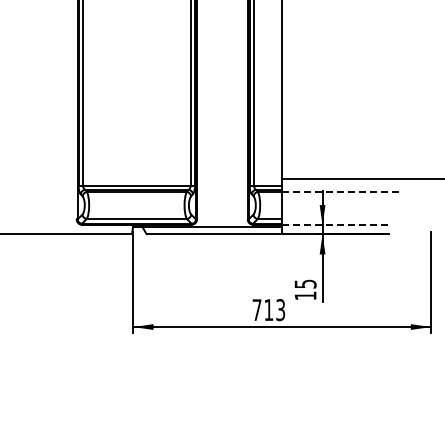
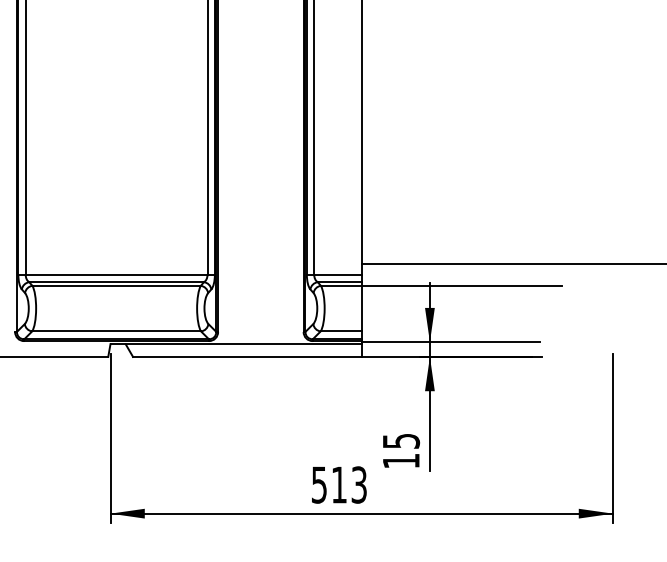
line: (341, 191) -> (461, 284), dashed -> solid
line: (335, 225) -> (451, 342), dashed -> solid
text: (256, 310) -> (318, 485), 713 -> 513

